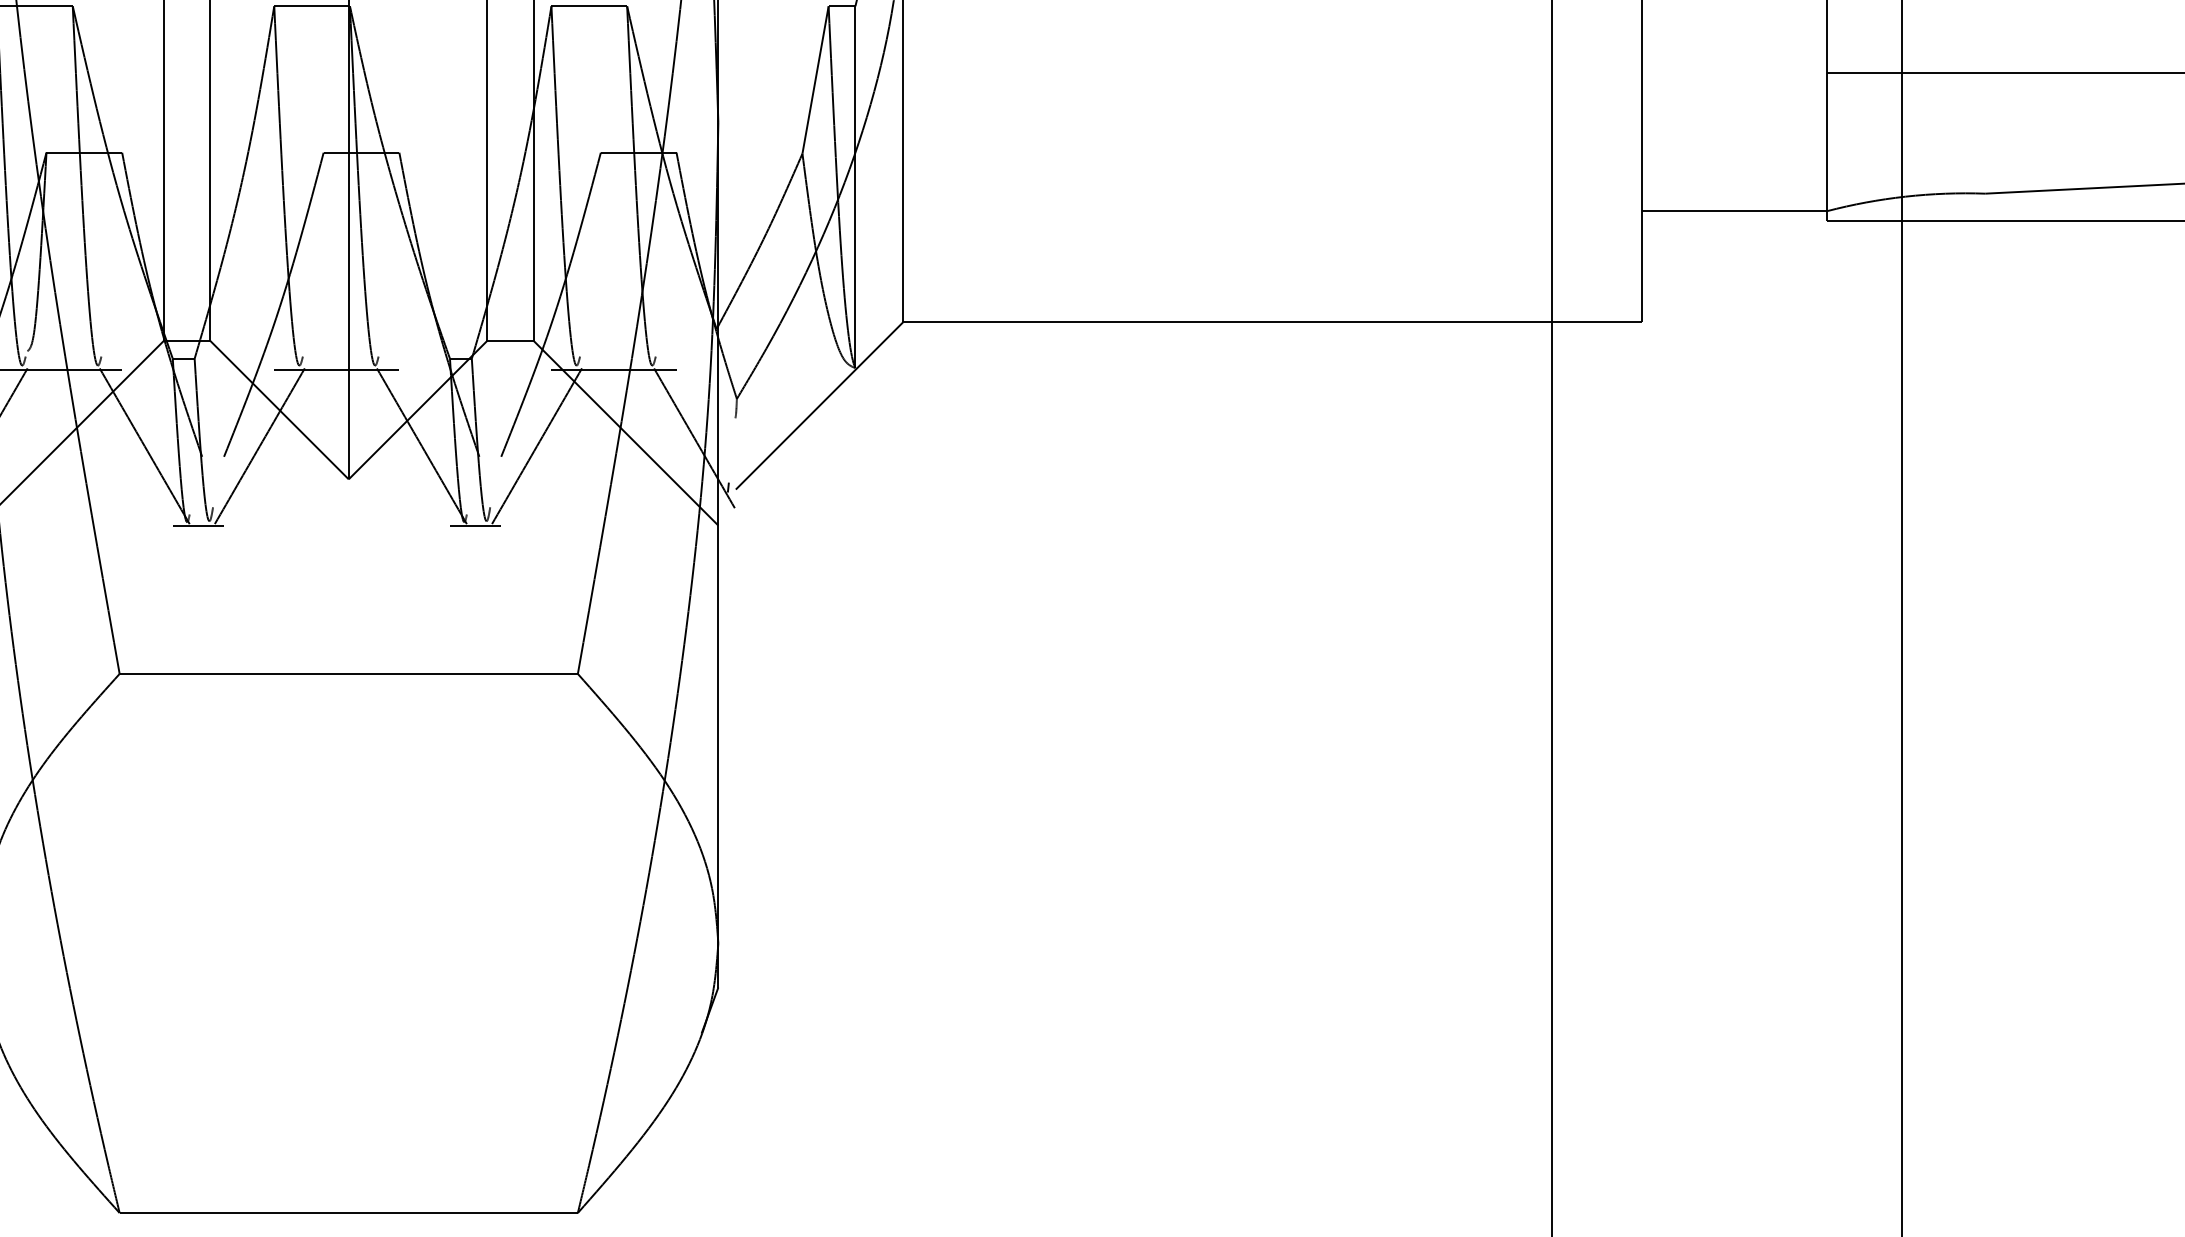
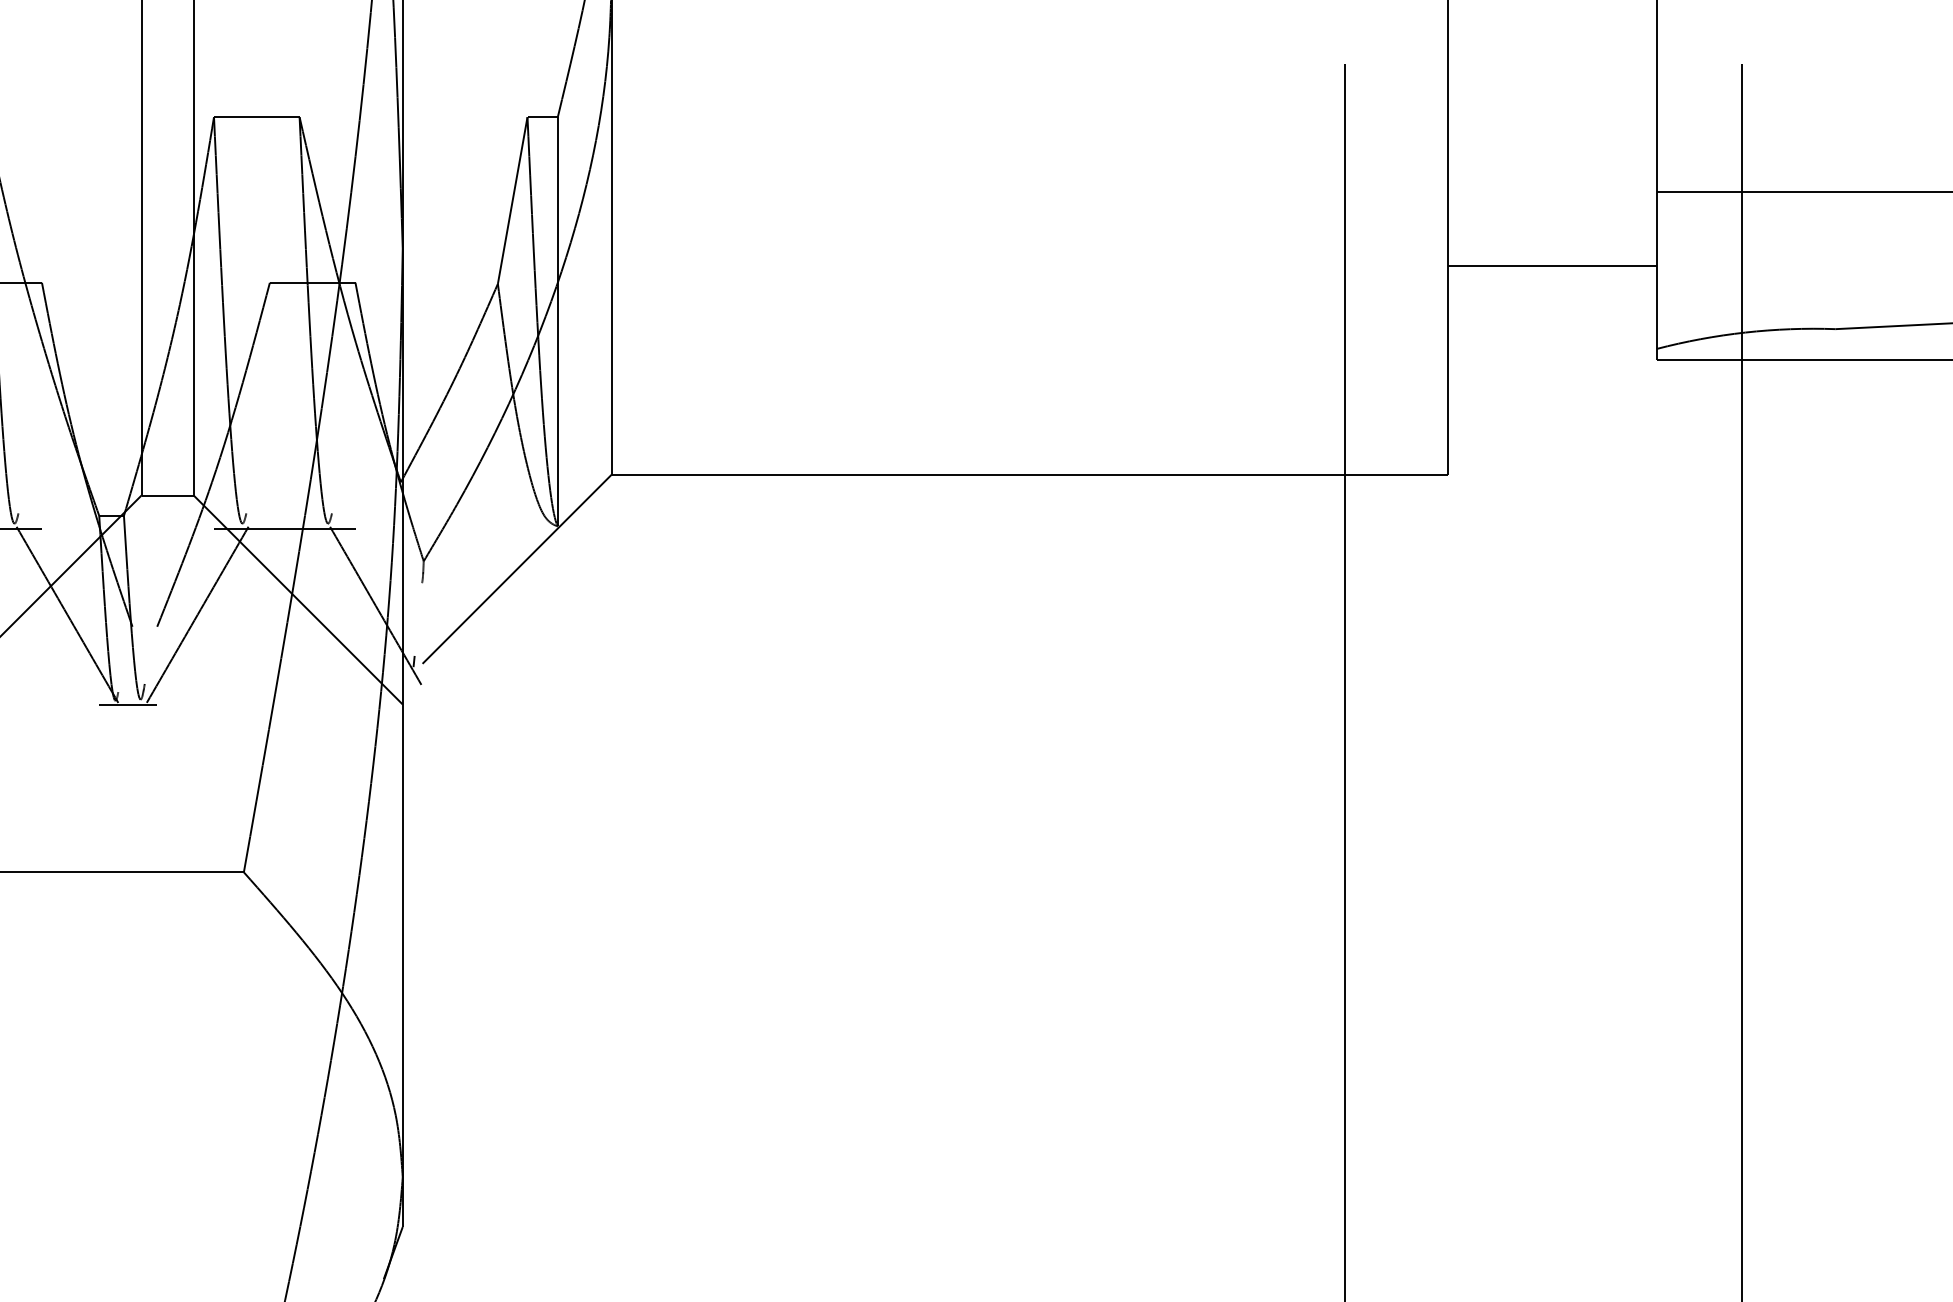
line: (1734, 210) -> (1552, 265), moved

